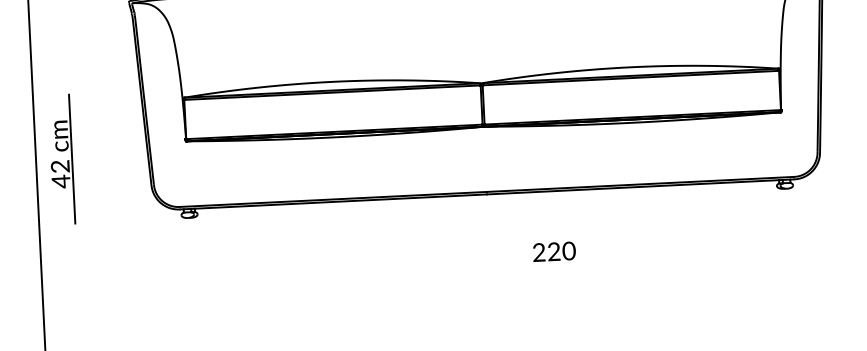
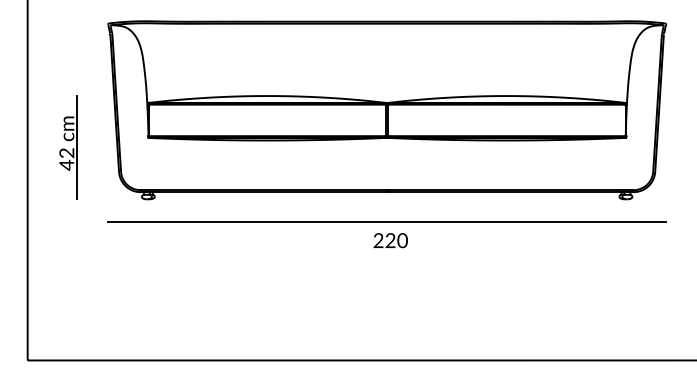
part: (62, 159) -> (68, 147), moved
line: (489, 231) -> (387, 221), added
text: (554, 251) -> (390, 240), moved

